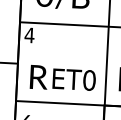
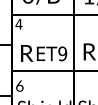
text: (89, 79) -> (62, 53), ET0 -> ET9

